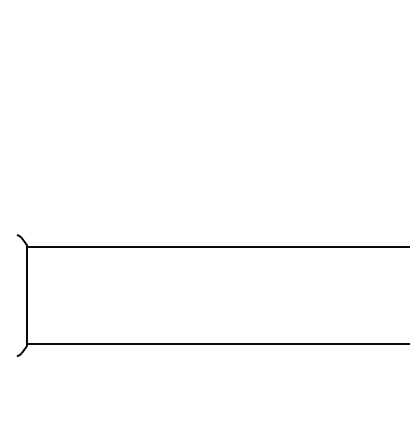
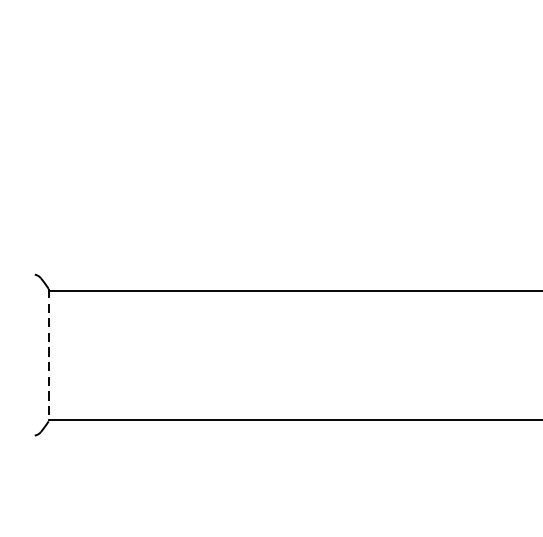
line: (27, 295) -> (48, 354), solid -> dashed

